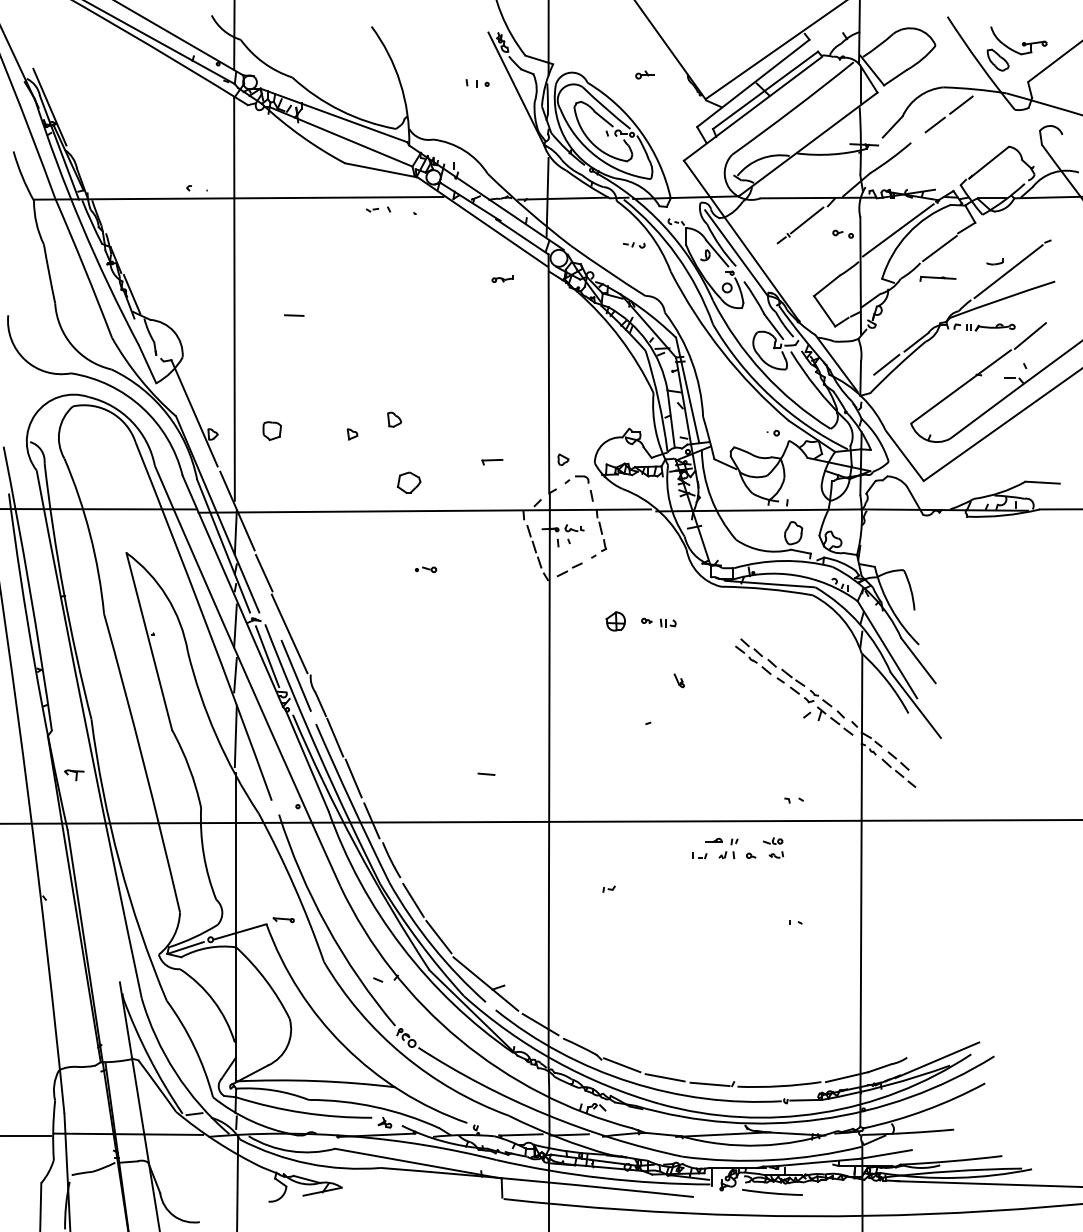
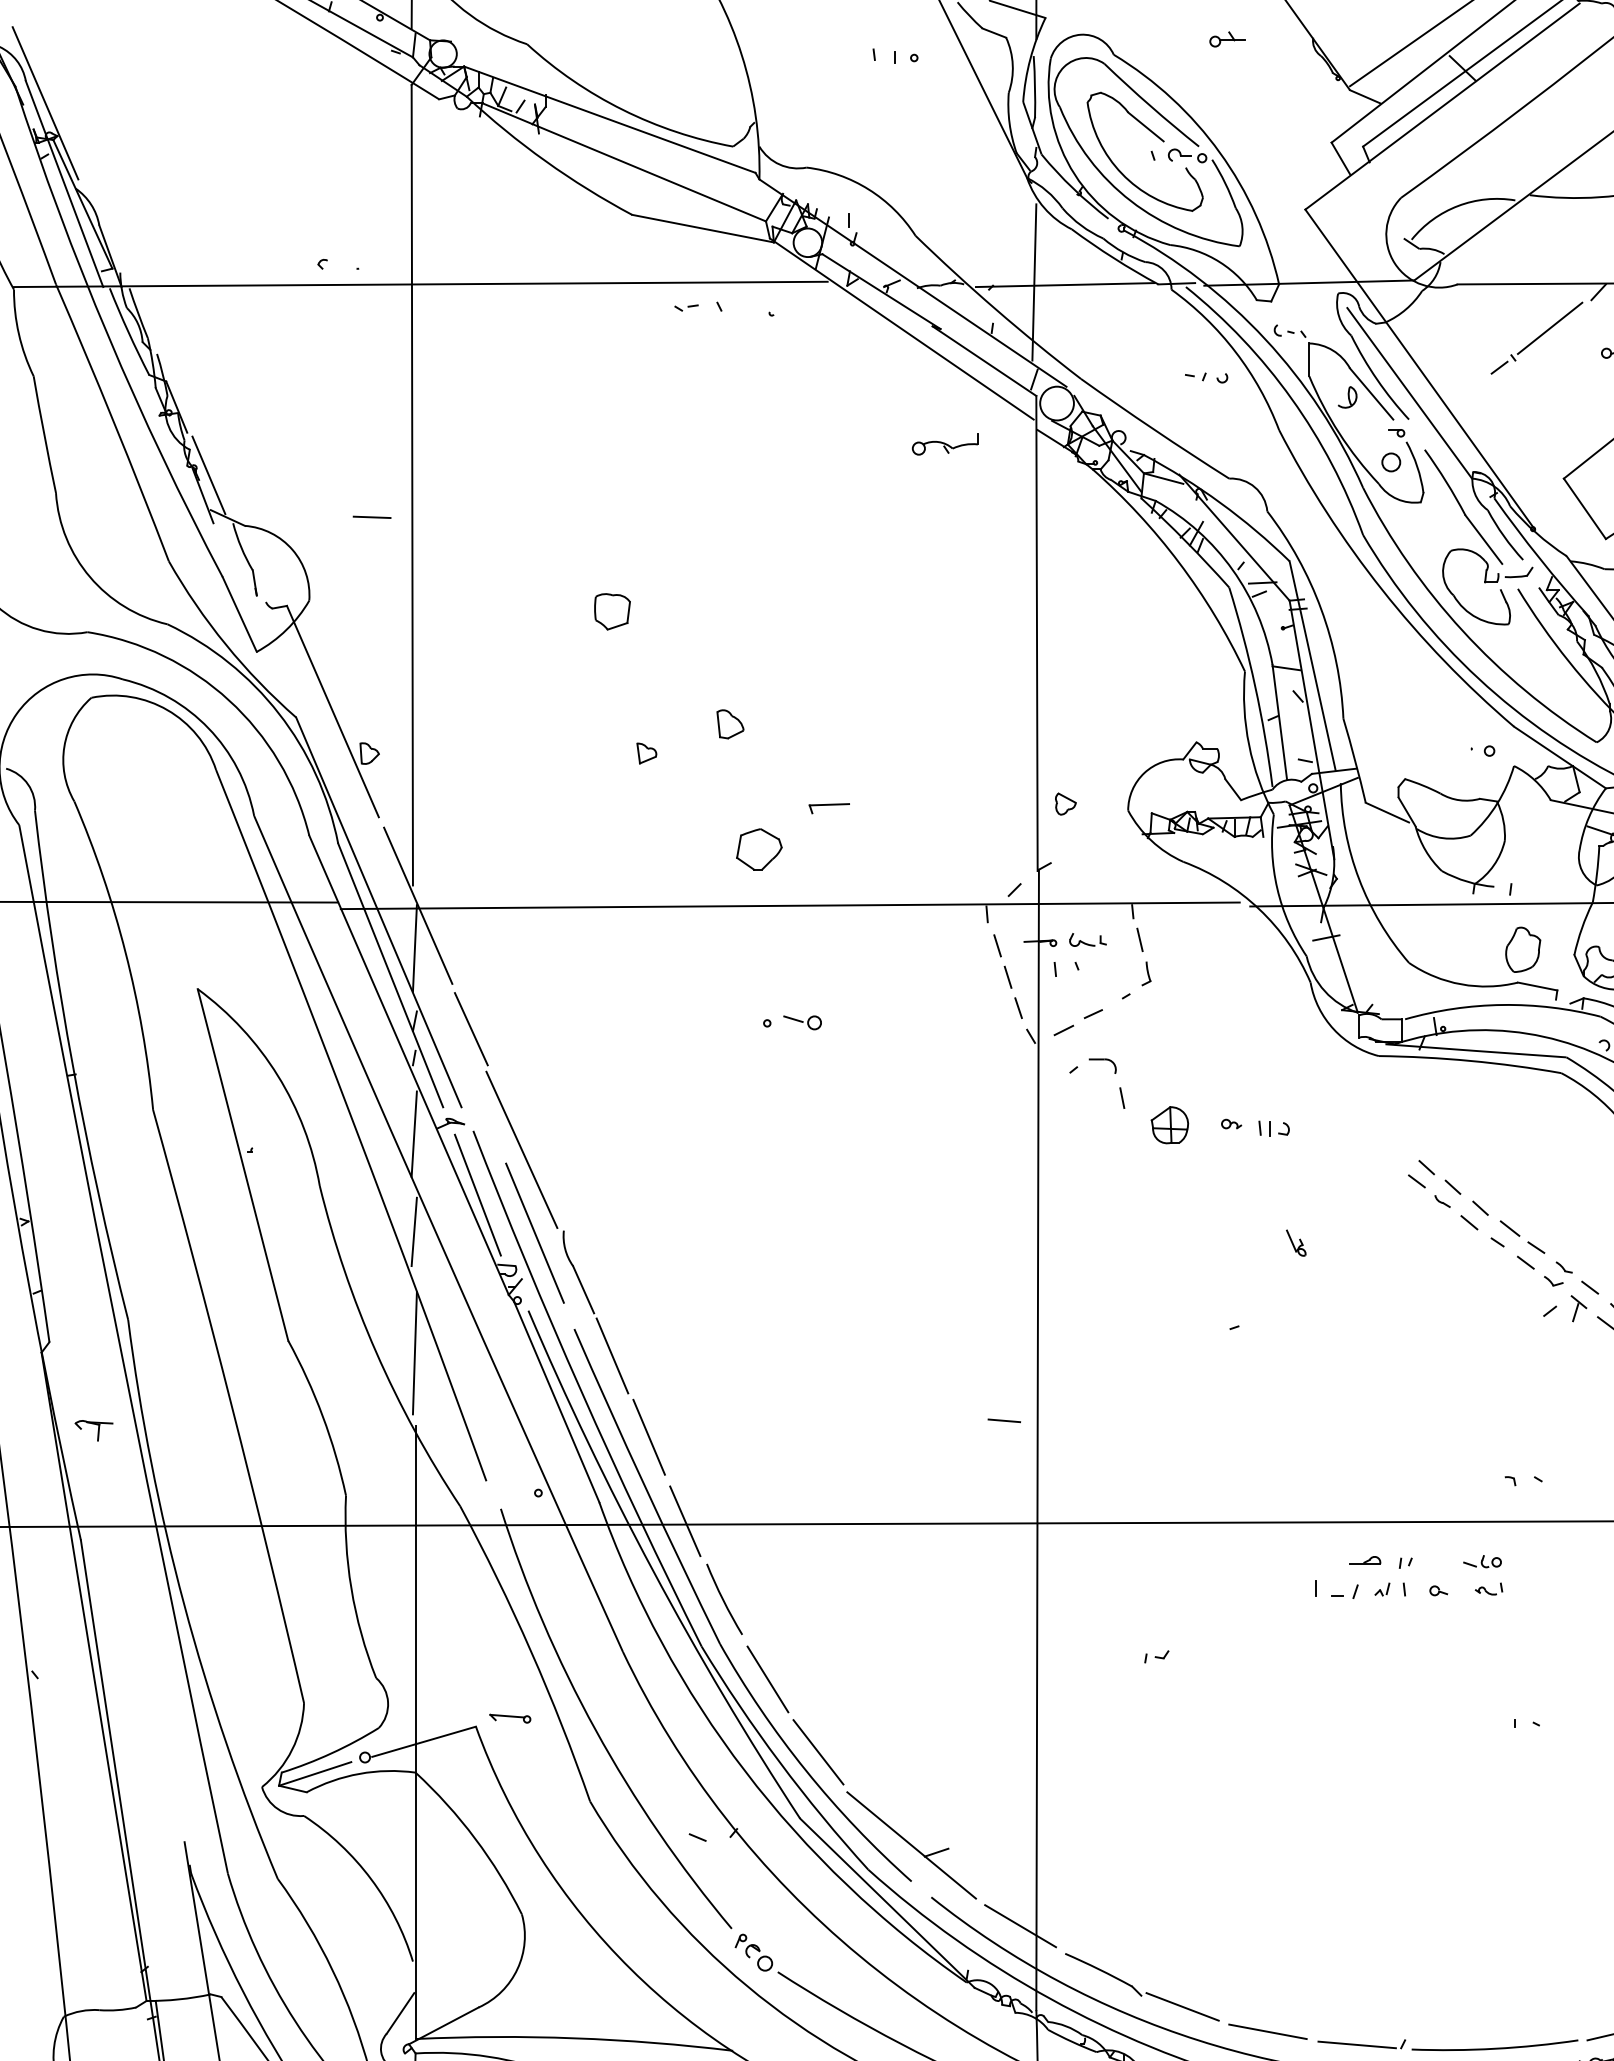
part: (502, 278) -> (944, 443), size x1.6
line: (294, 315) -> (372, 517), moved
part: (271, 431) -> (610, 612), moved
part: (492, 462) -> (829, 809), moved
part: (587, 483) -> (1113, 1073), moved
part: (426, 569) -> (793, 1021), size x1.4
line: (486, 773) -> (1004, 1419), moved
part: (699, 855) -> (1336, 1590), size x1.6

